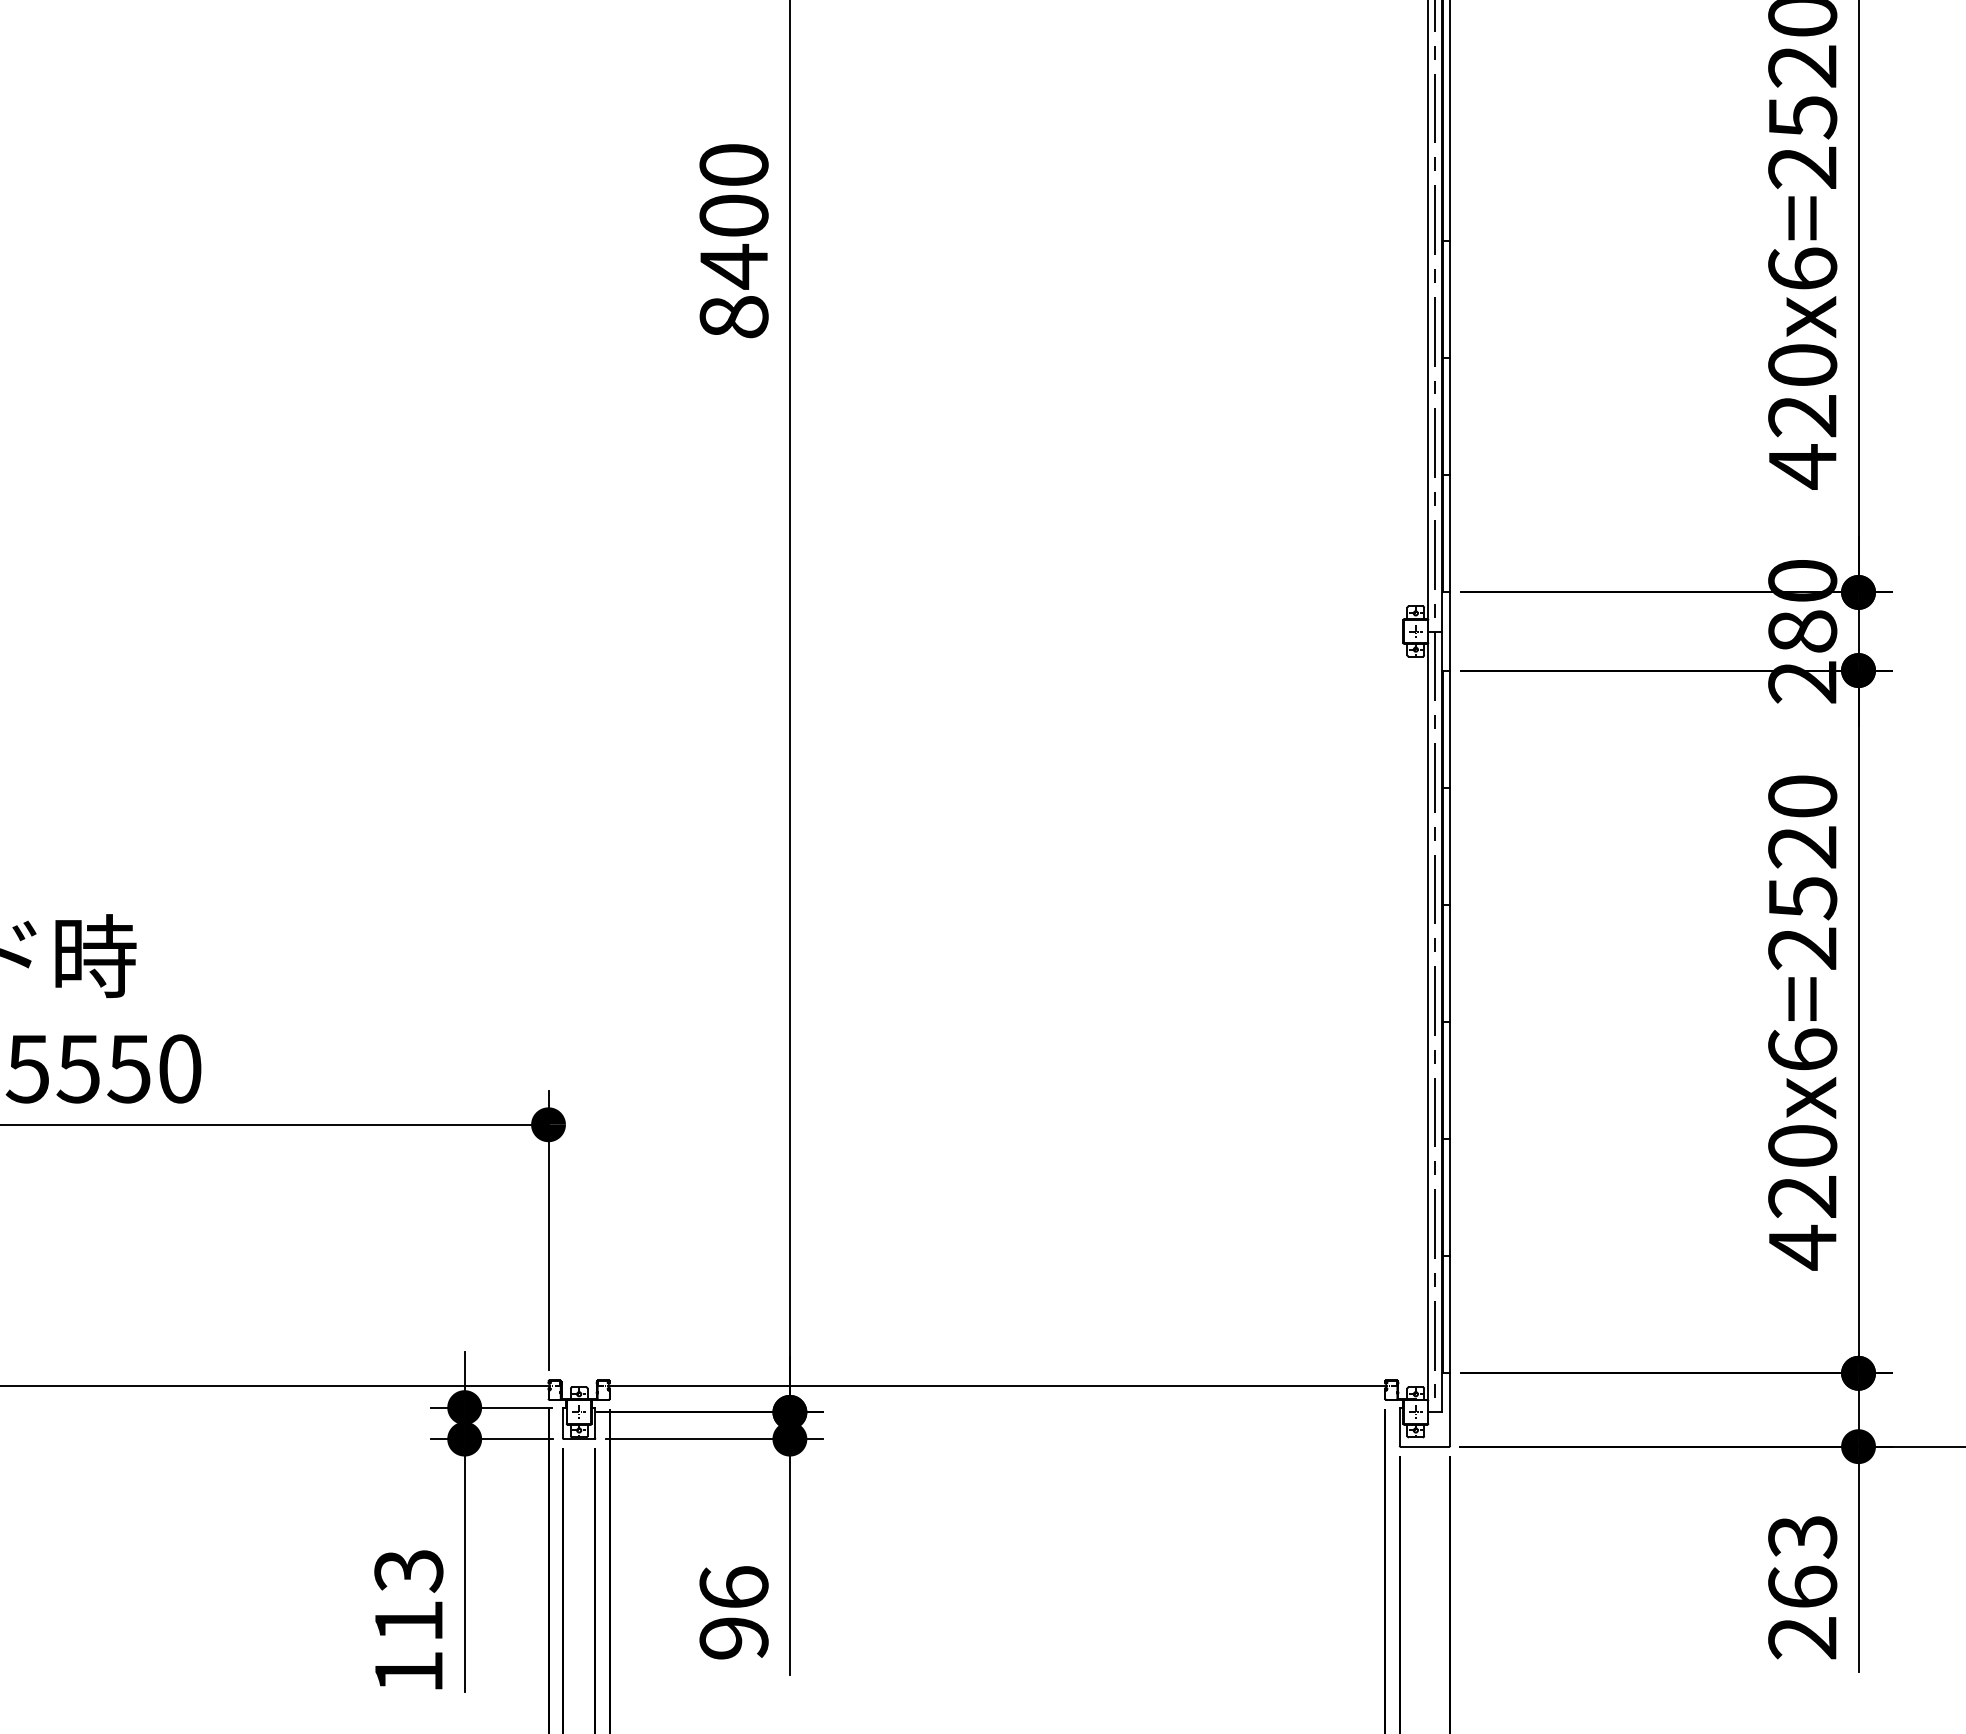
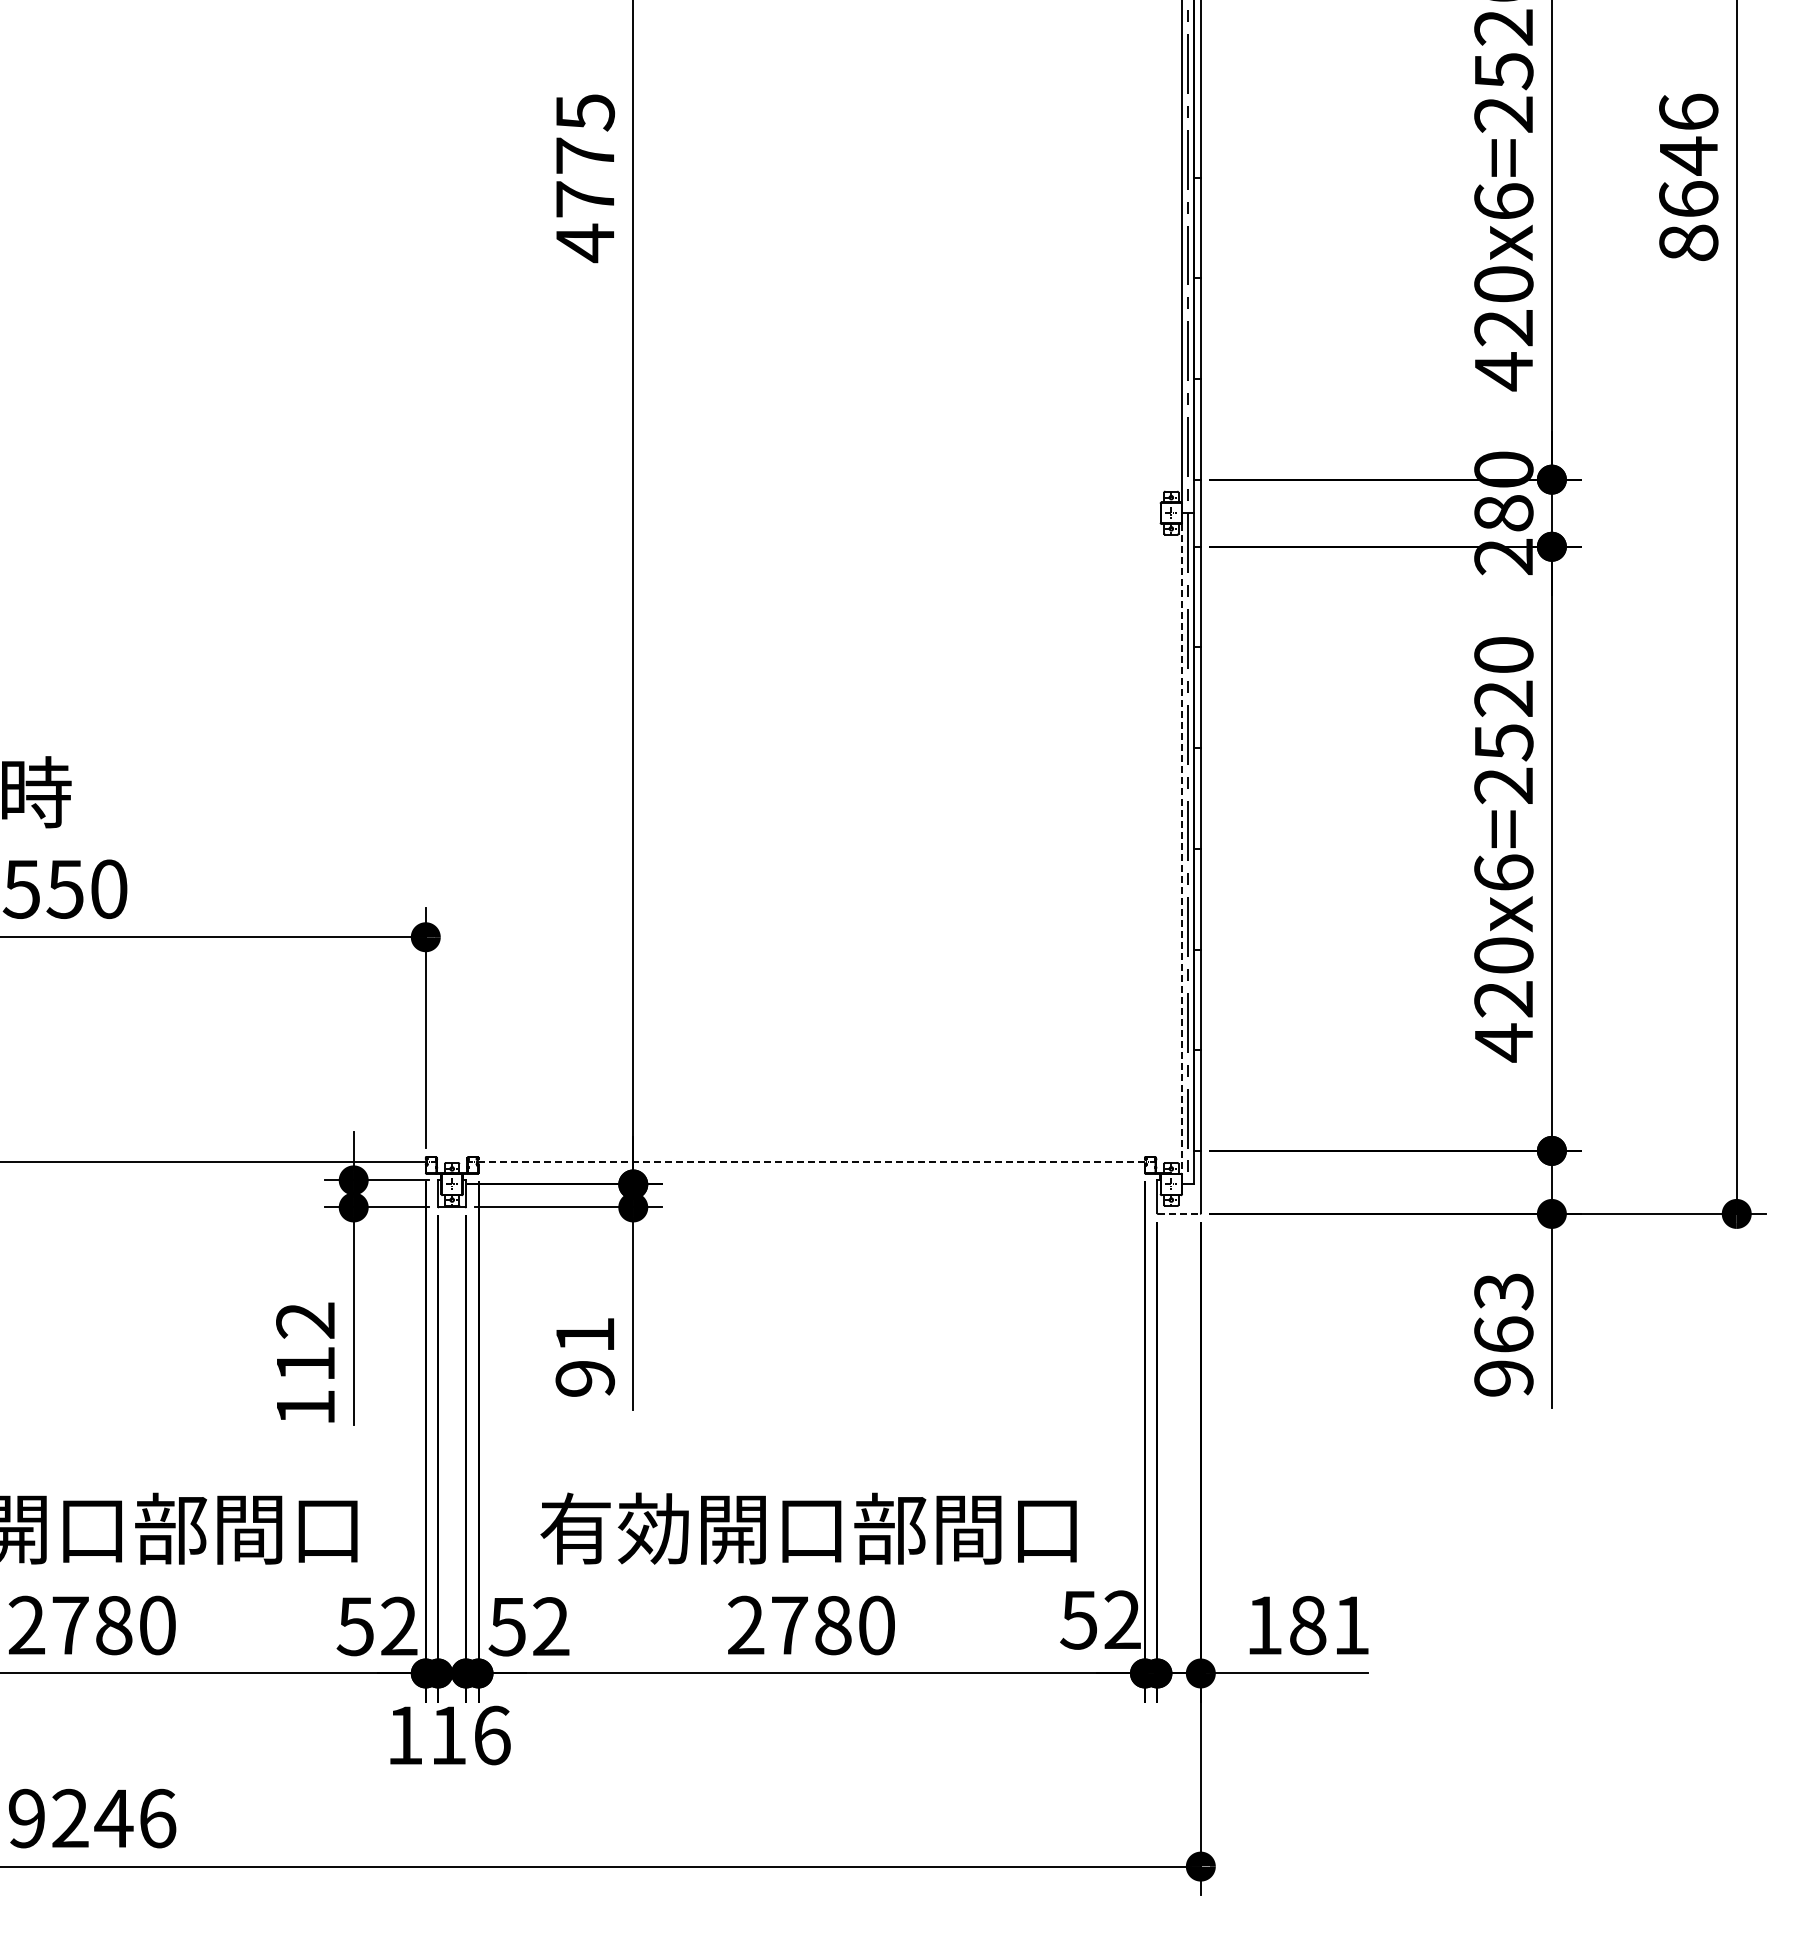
text: (734, 242) -> (585, 178), 8400 -> 4775
line: (1428, 1021) -> (1182, 848), solid -> dashed
line: (998, 1385) -> (812, 1161), solid -> dashed
line: (1425, 1446) -> (1179, 1213), solid -> dashed
text: (408, 1570) -> (305, 1320), 113 -> 112
text: (734, 1586) -> (585, 1334), 96 -> 91
text: (1802, 1638) -> (1503, 1378), 263 -> 963

